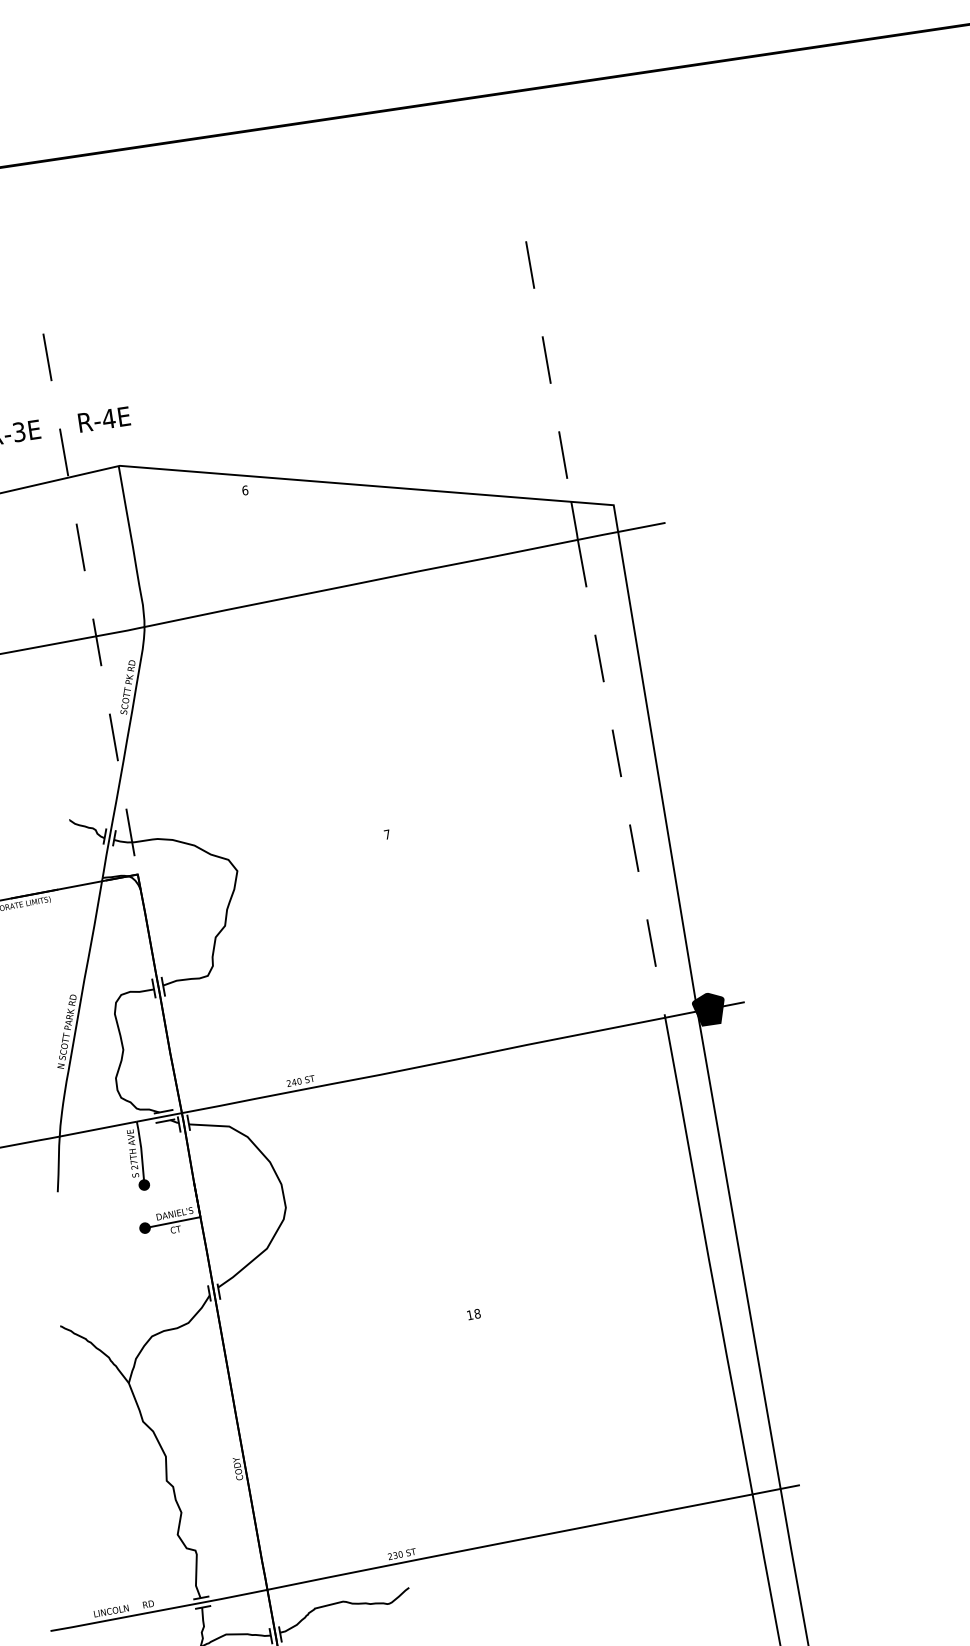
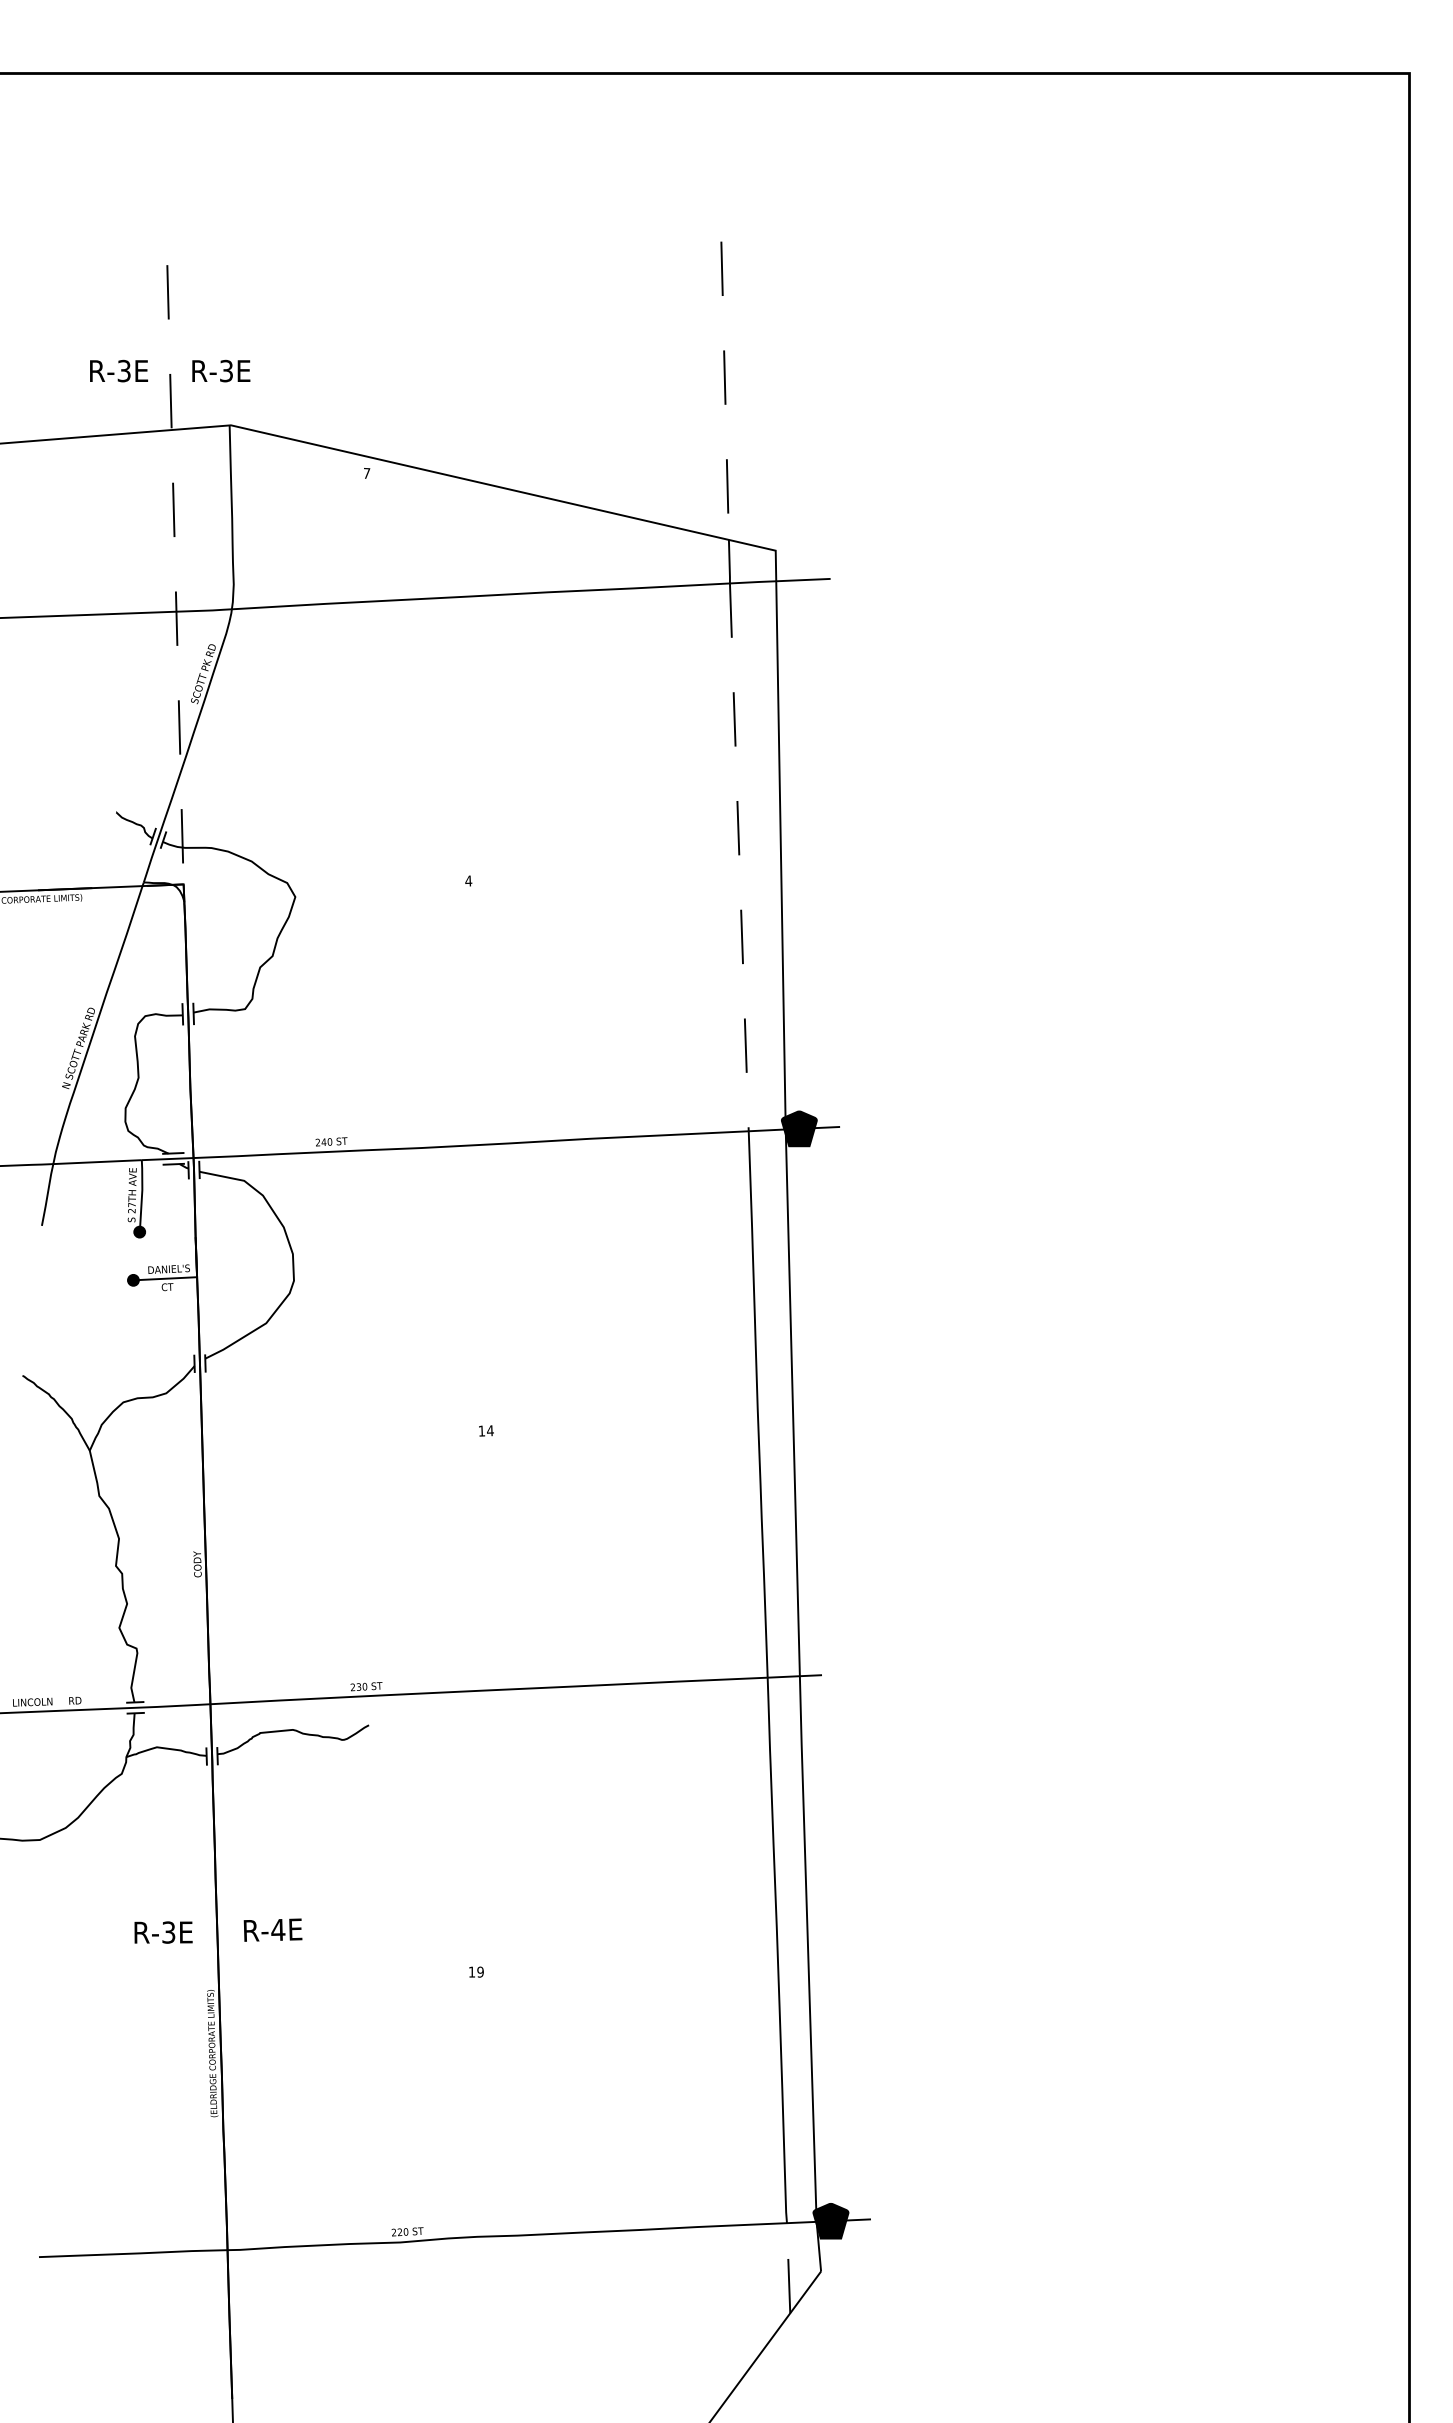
text: (108, 418) -> (226, 370), R-4E -> R-3E
text: (244, 490) -> (366, 473), 6 -> 7
text: (387, 834) -> (468, 880), 7 -> 4
text: (477, 1313) -> (490, 1430), 18 -> 14

